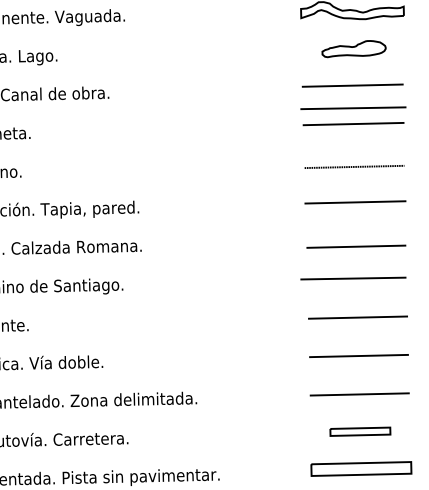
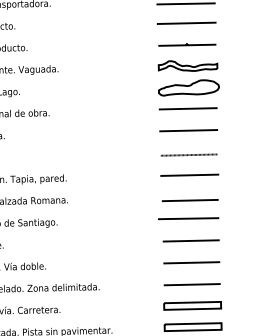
part: (353, 48) -> (188, 87), size x1.67
line: (353, 107) -> (188, 121), removed
part: (360, 430) -> (192, 305), size x1.67

